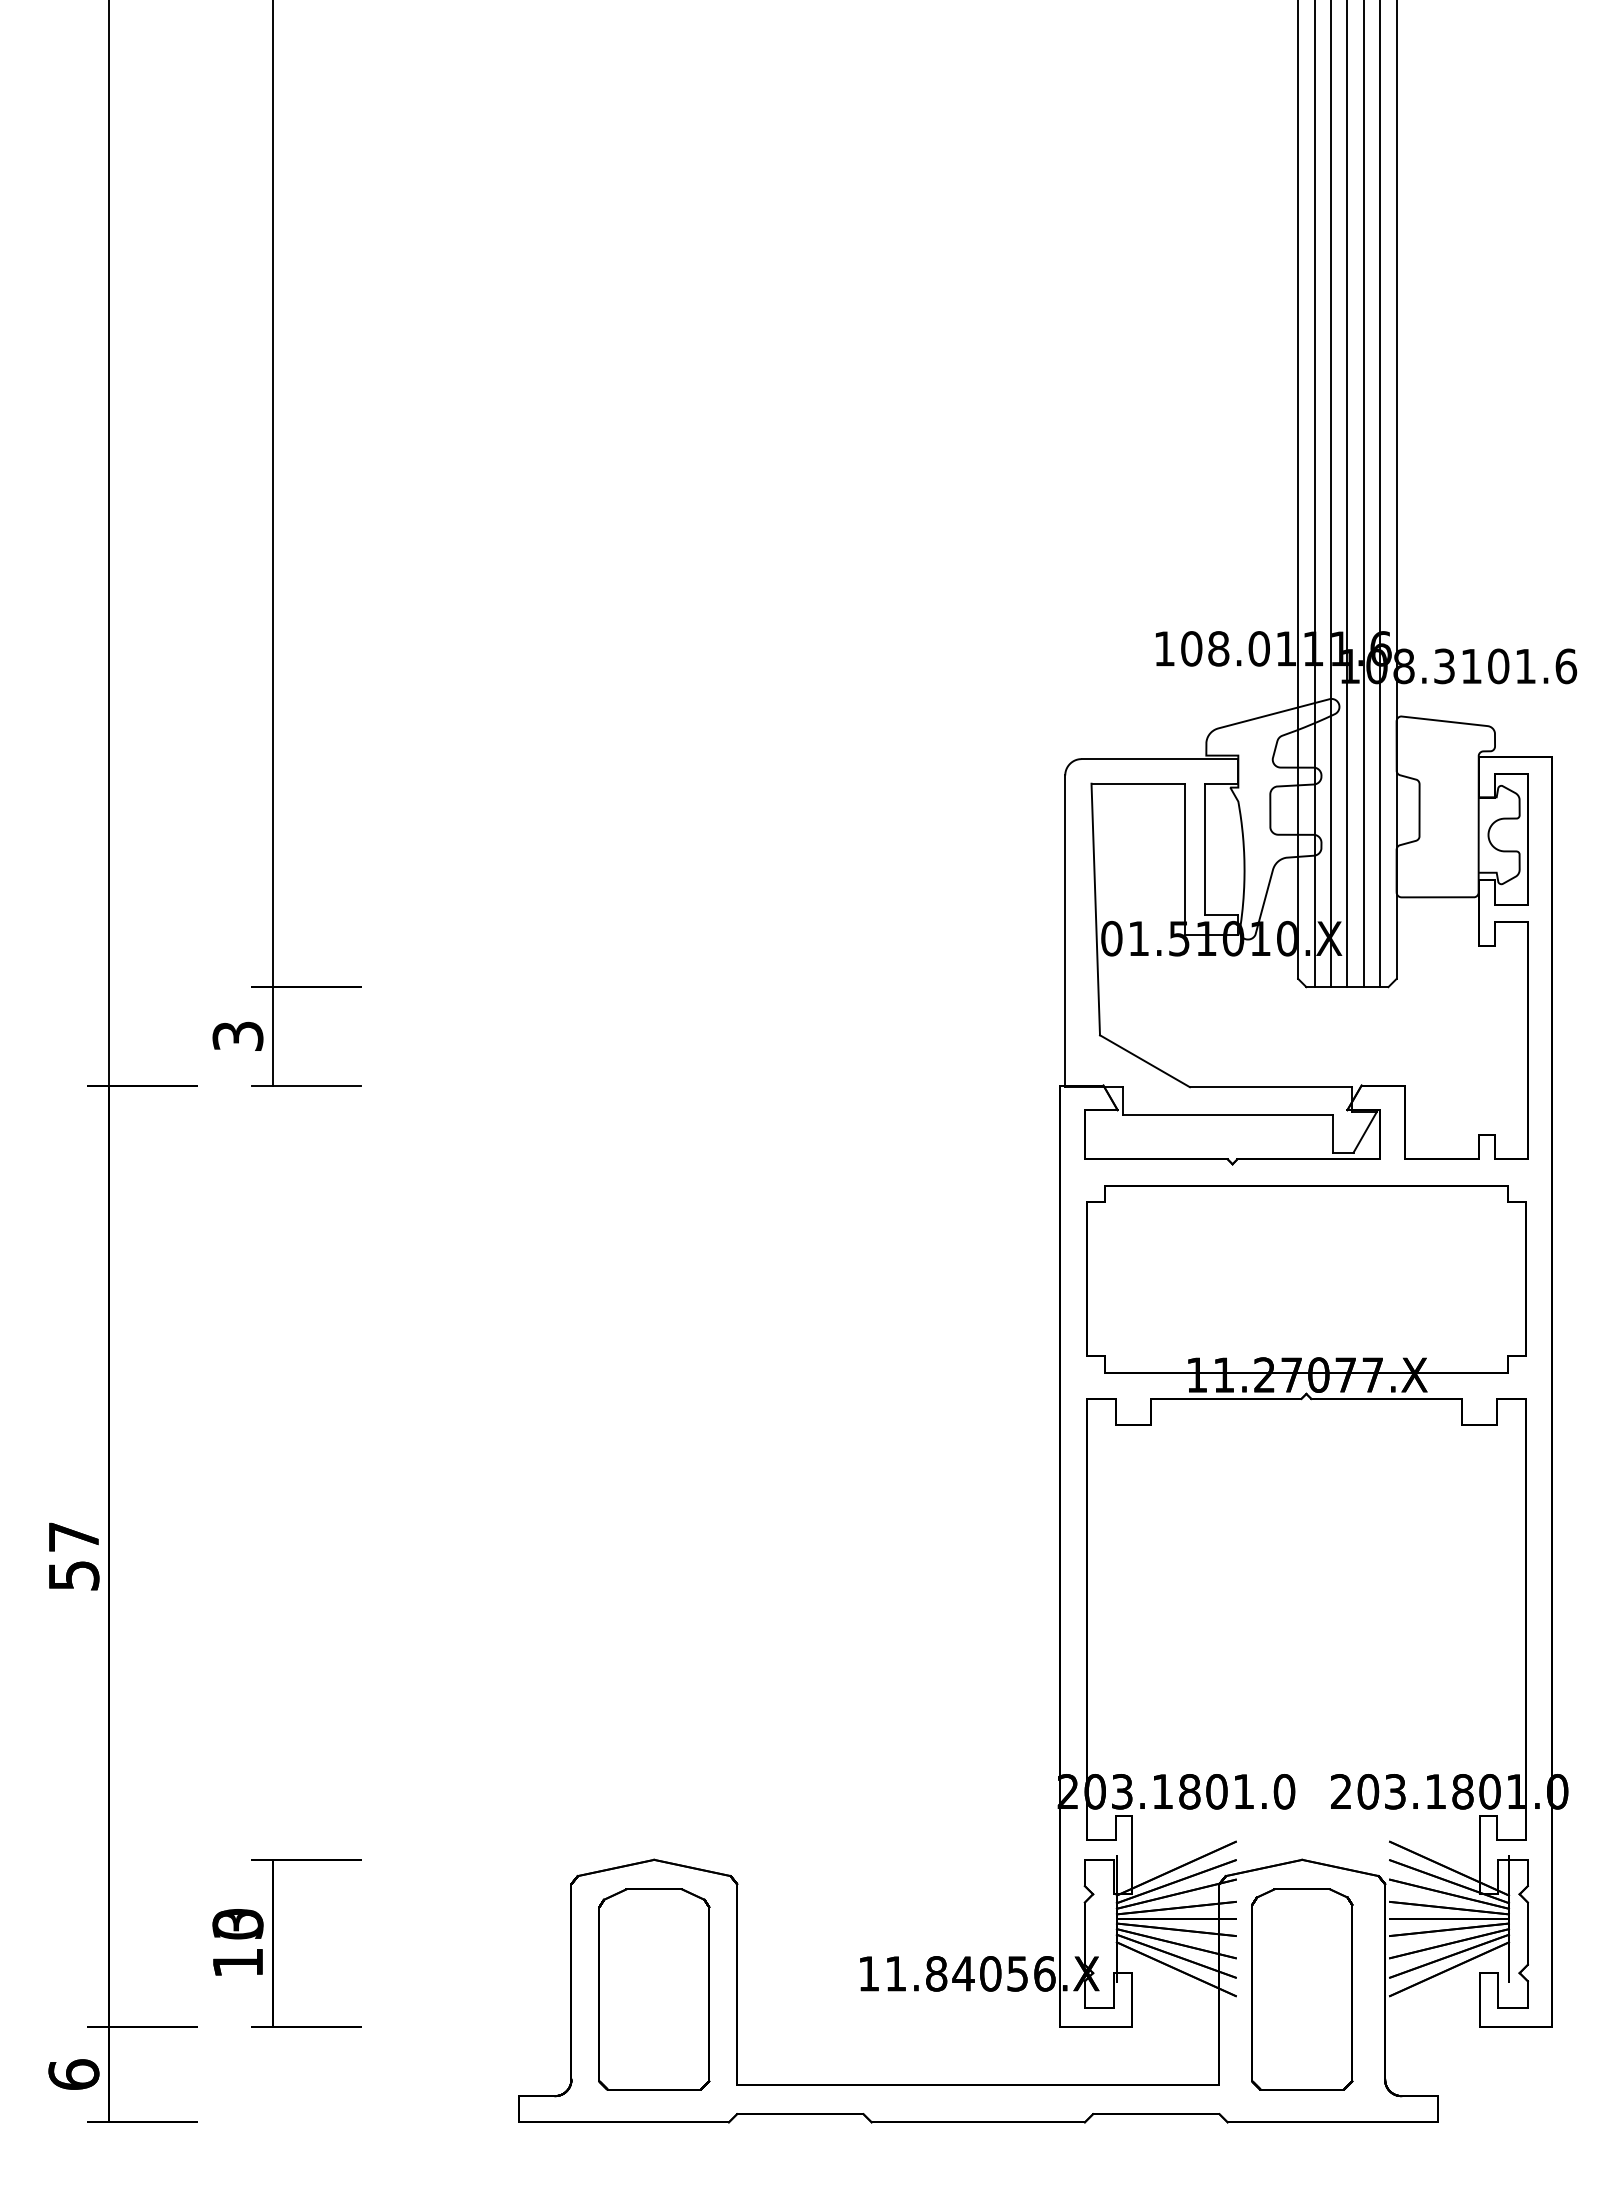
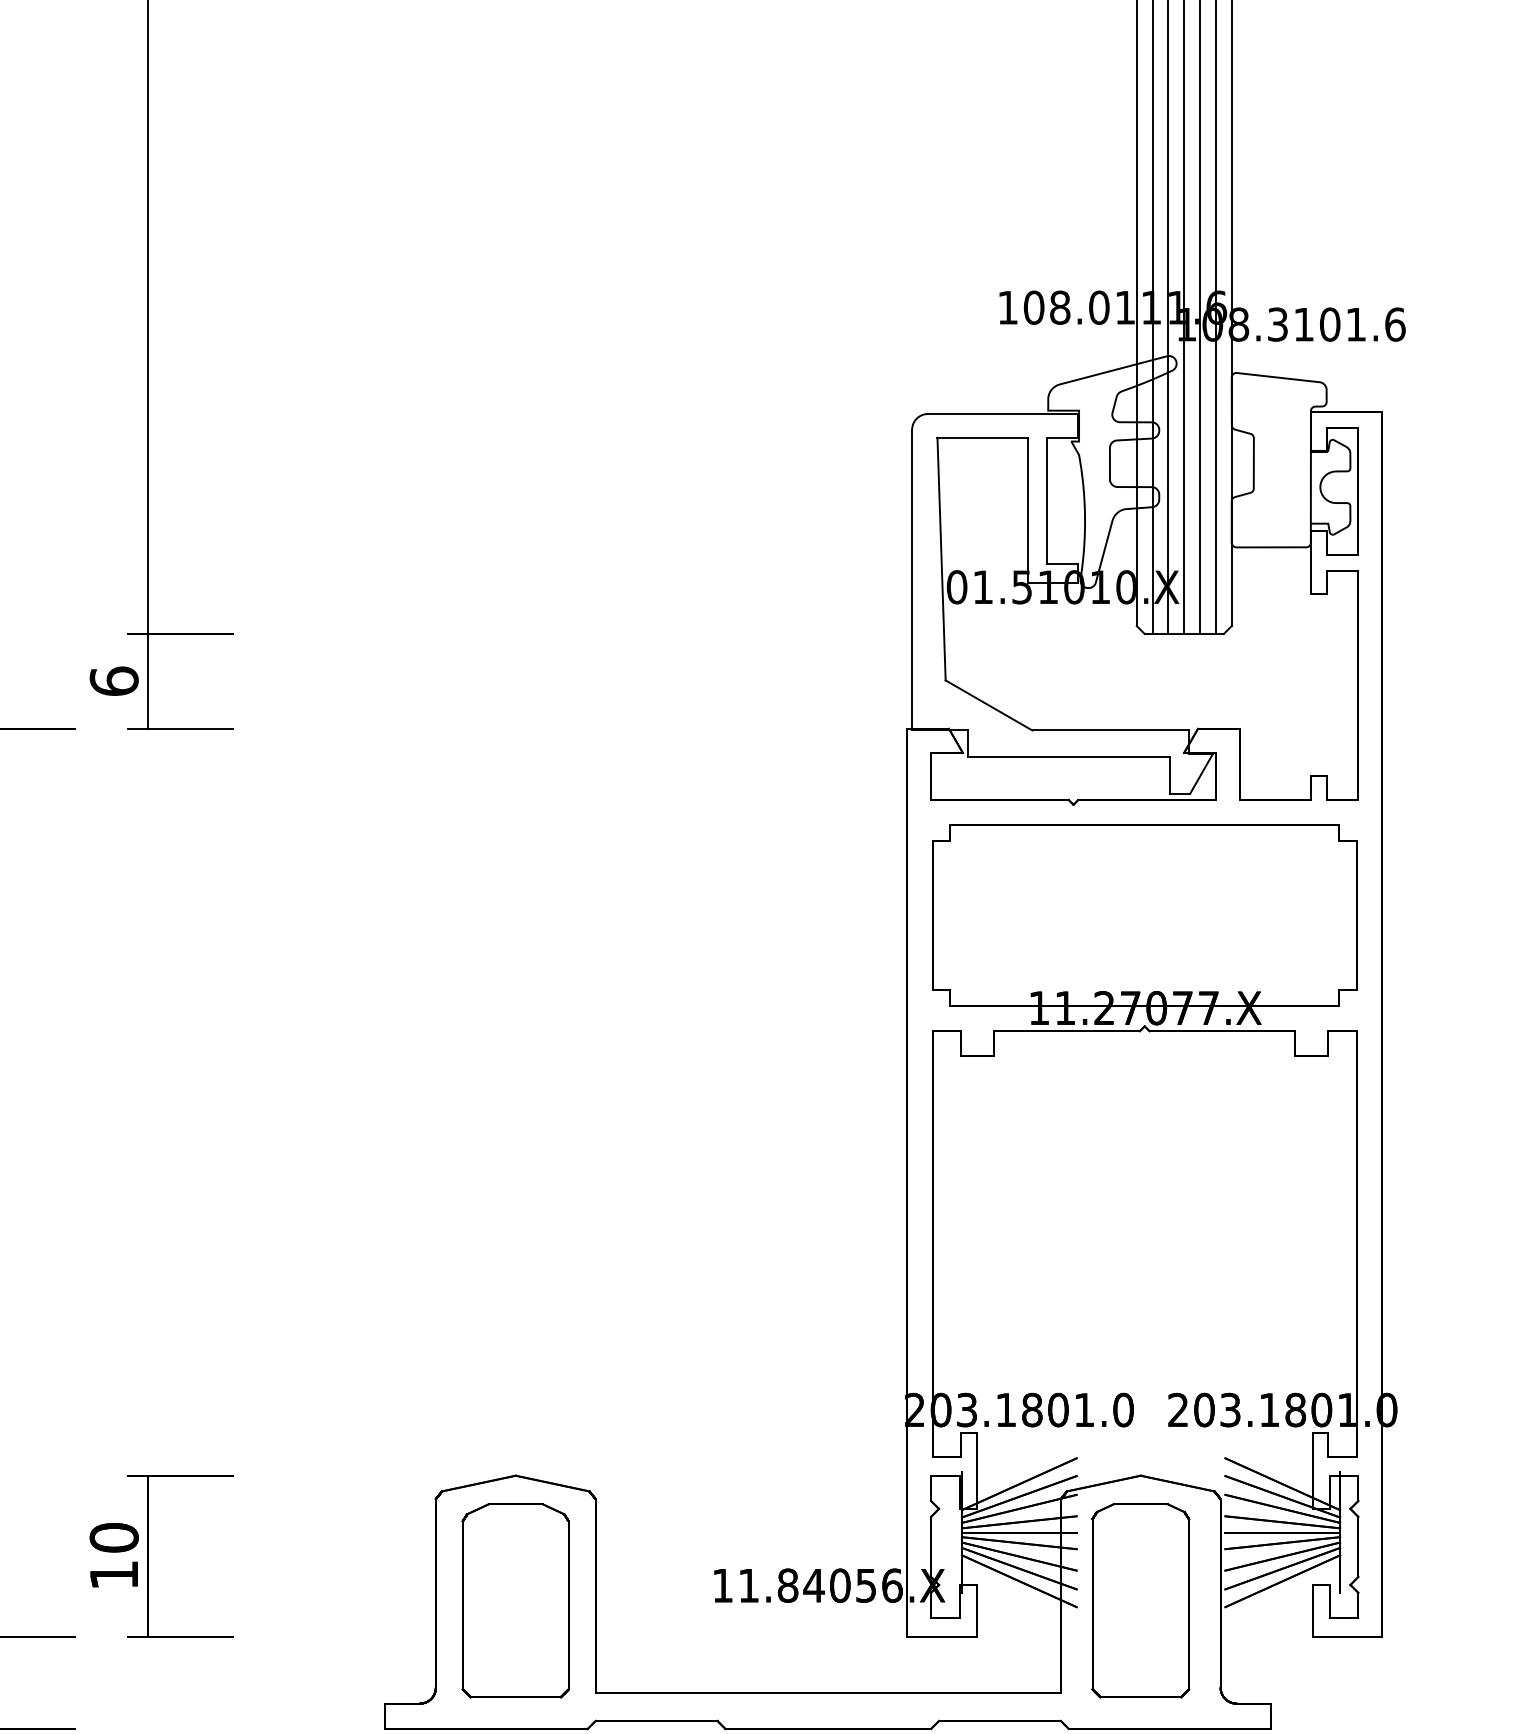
text: (237, 1035) -> (113, 680), 3 -> 6
text: (237, 1924) -> (113, 1538), 13 -> 10

